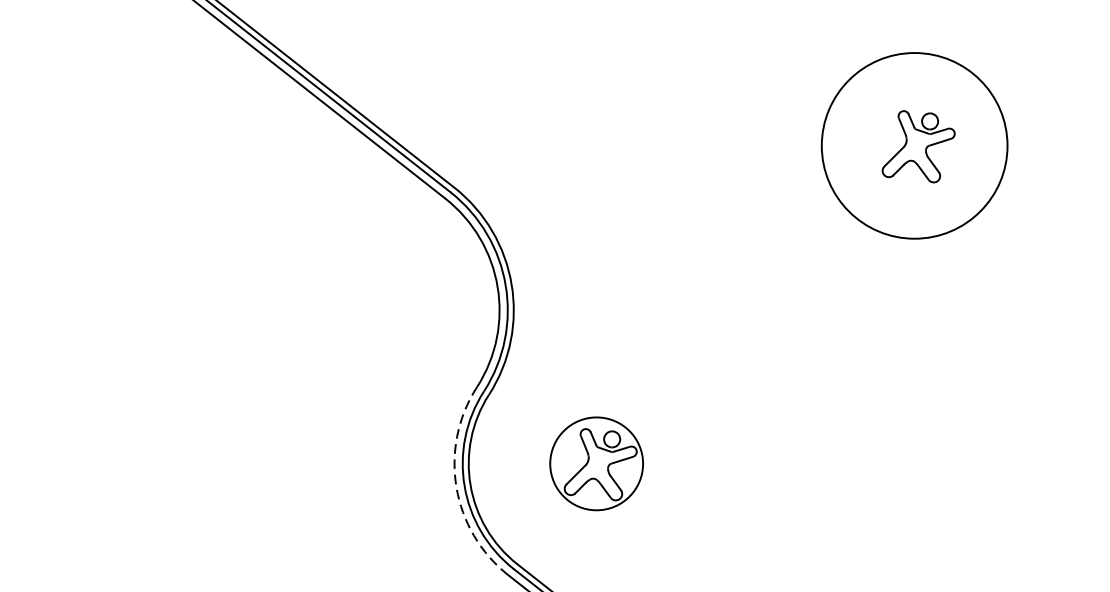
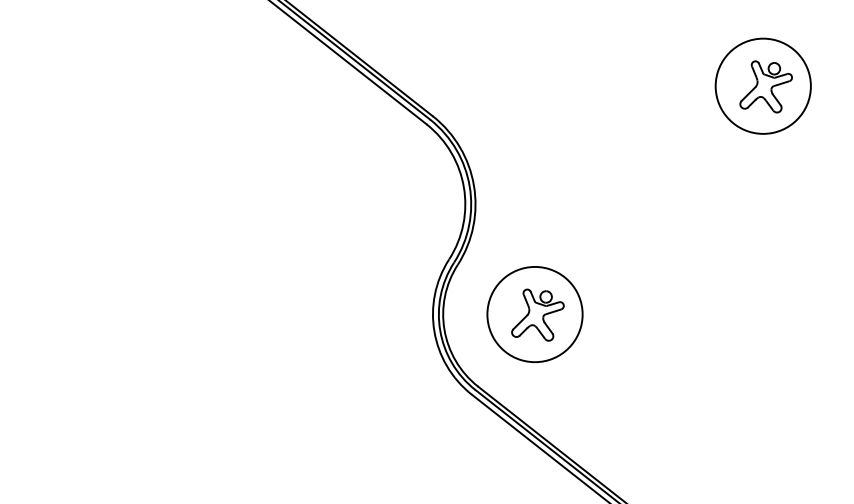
circle: (913, 144) -> (762, 85), size x0.71
circle: (595, 463) -> (534, 314), size x1.43
arc: (456, 487) -> (434, 331), dashed -> solid

